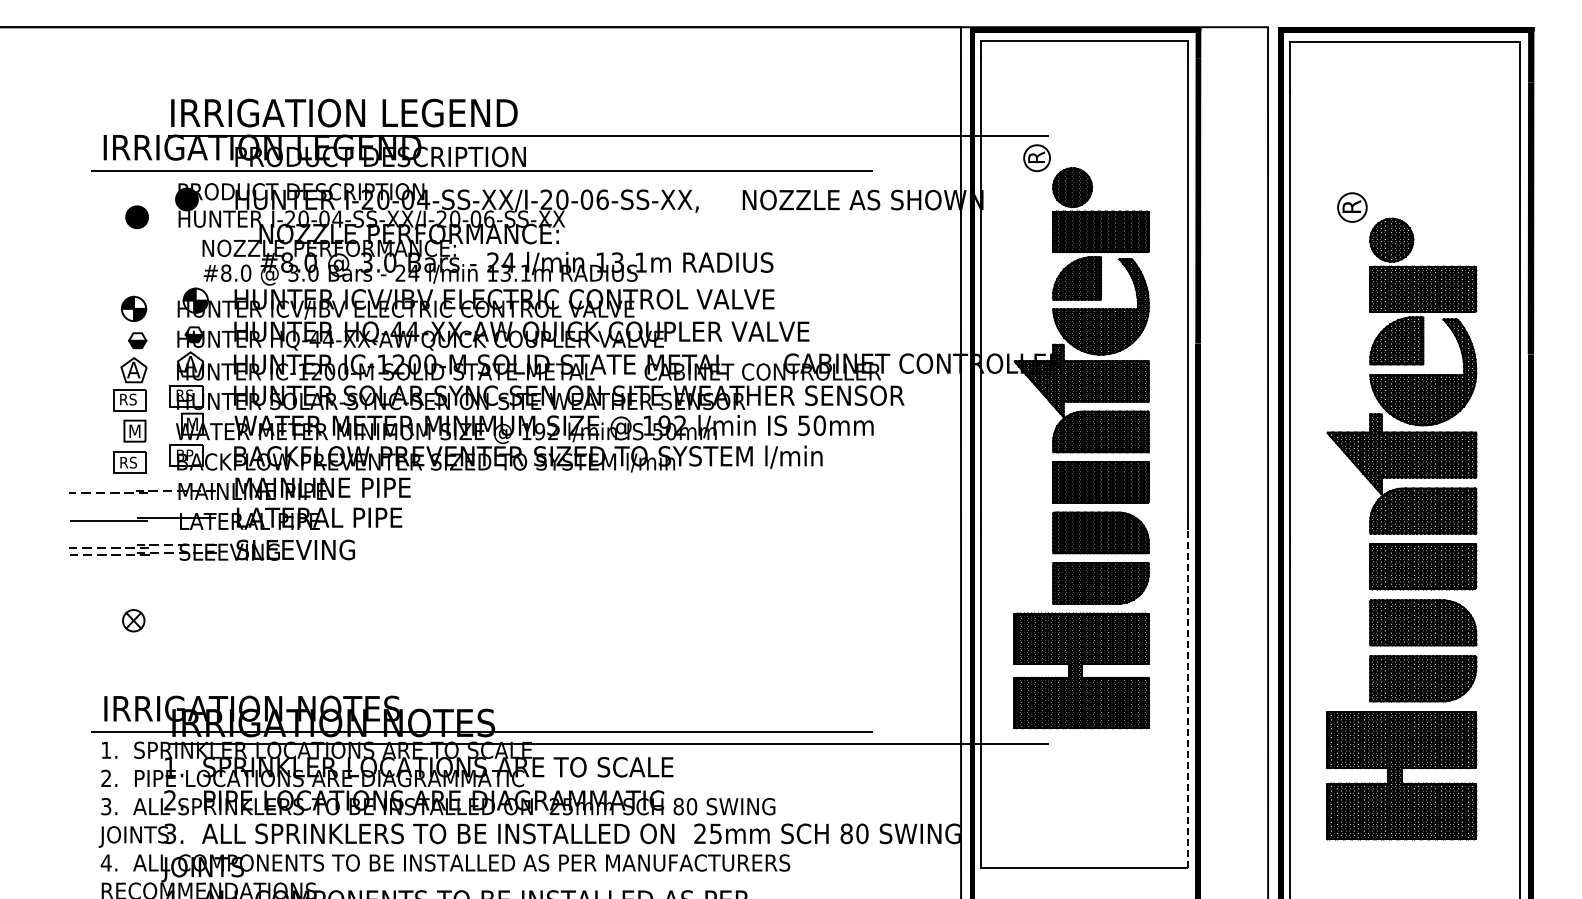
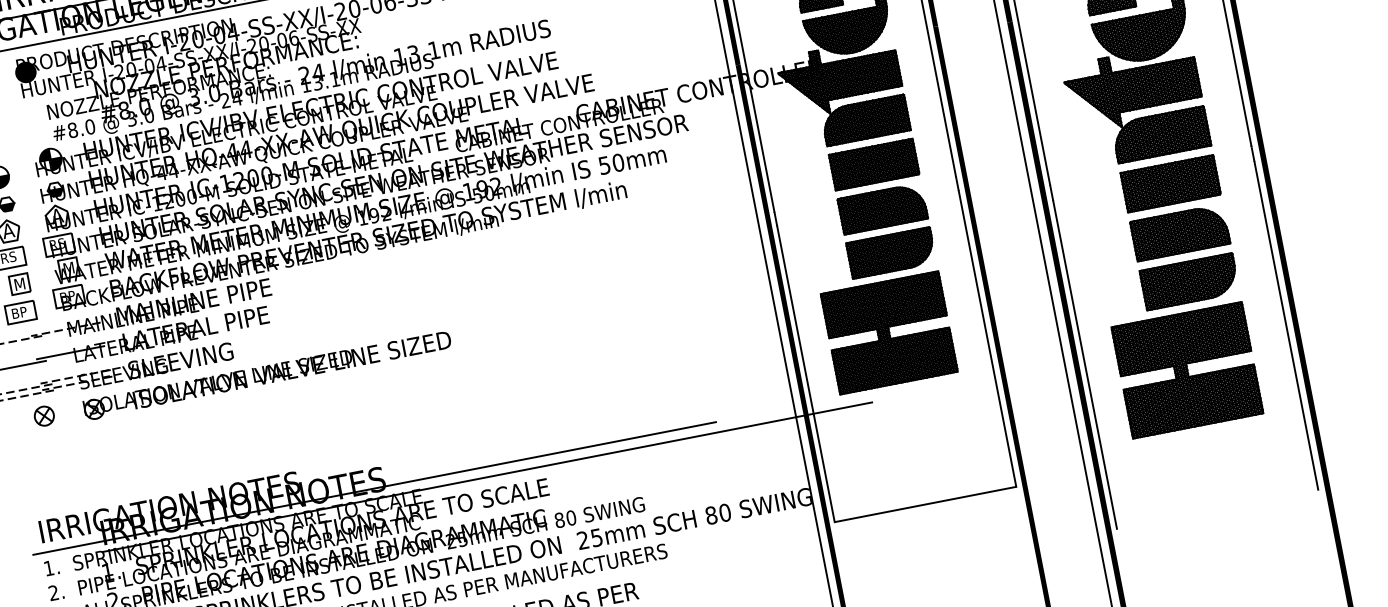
text: (128, 462) -> (19, 312), RS -> BP
part: (387, 584) -> (266, 375), added
part: (133, 620) -> (44, 415), moved
line: (1188, 698) -> (987, 338), dashed -> solid

